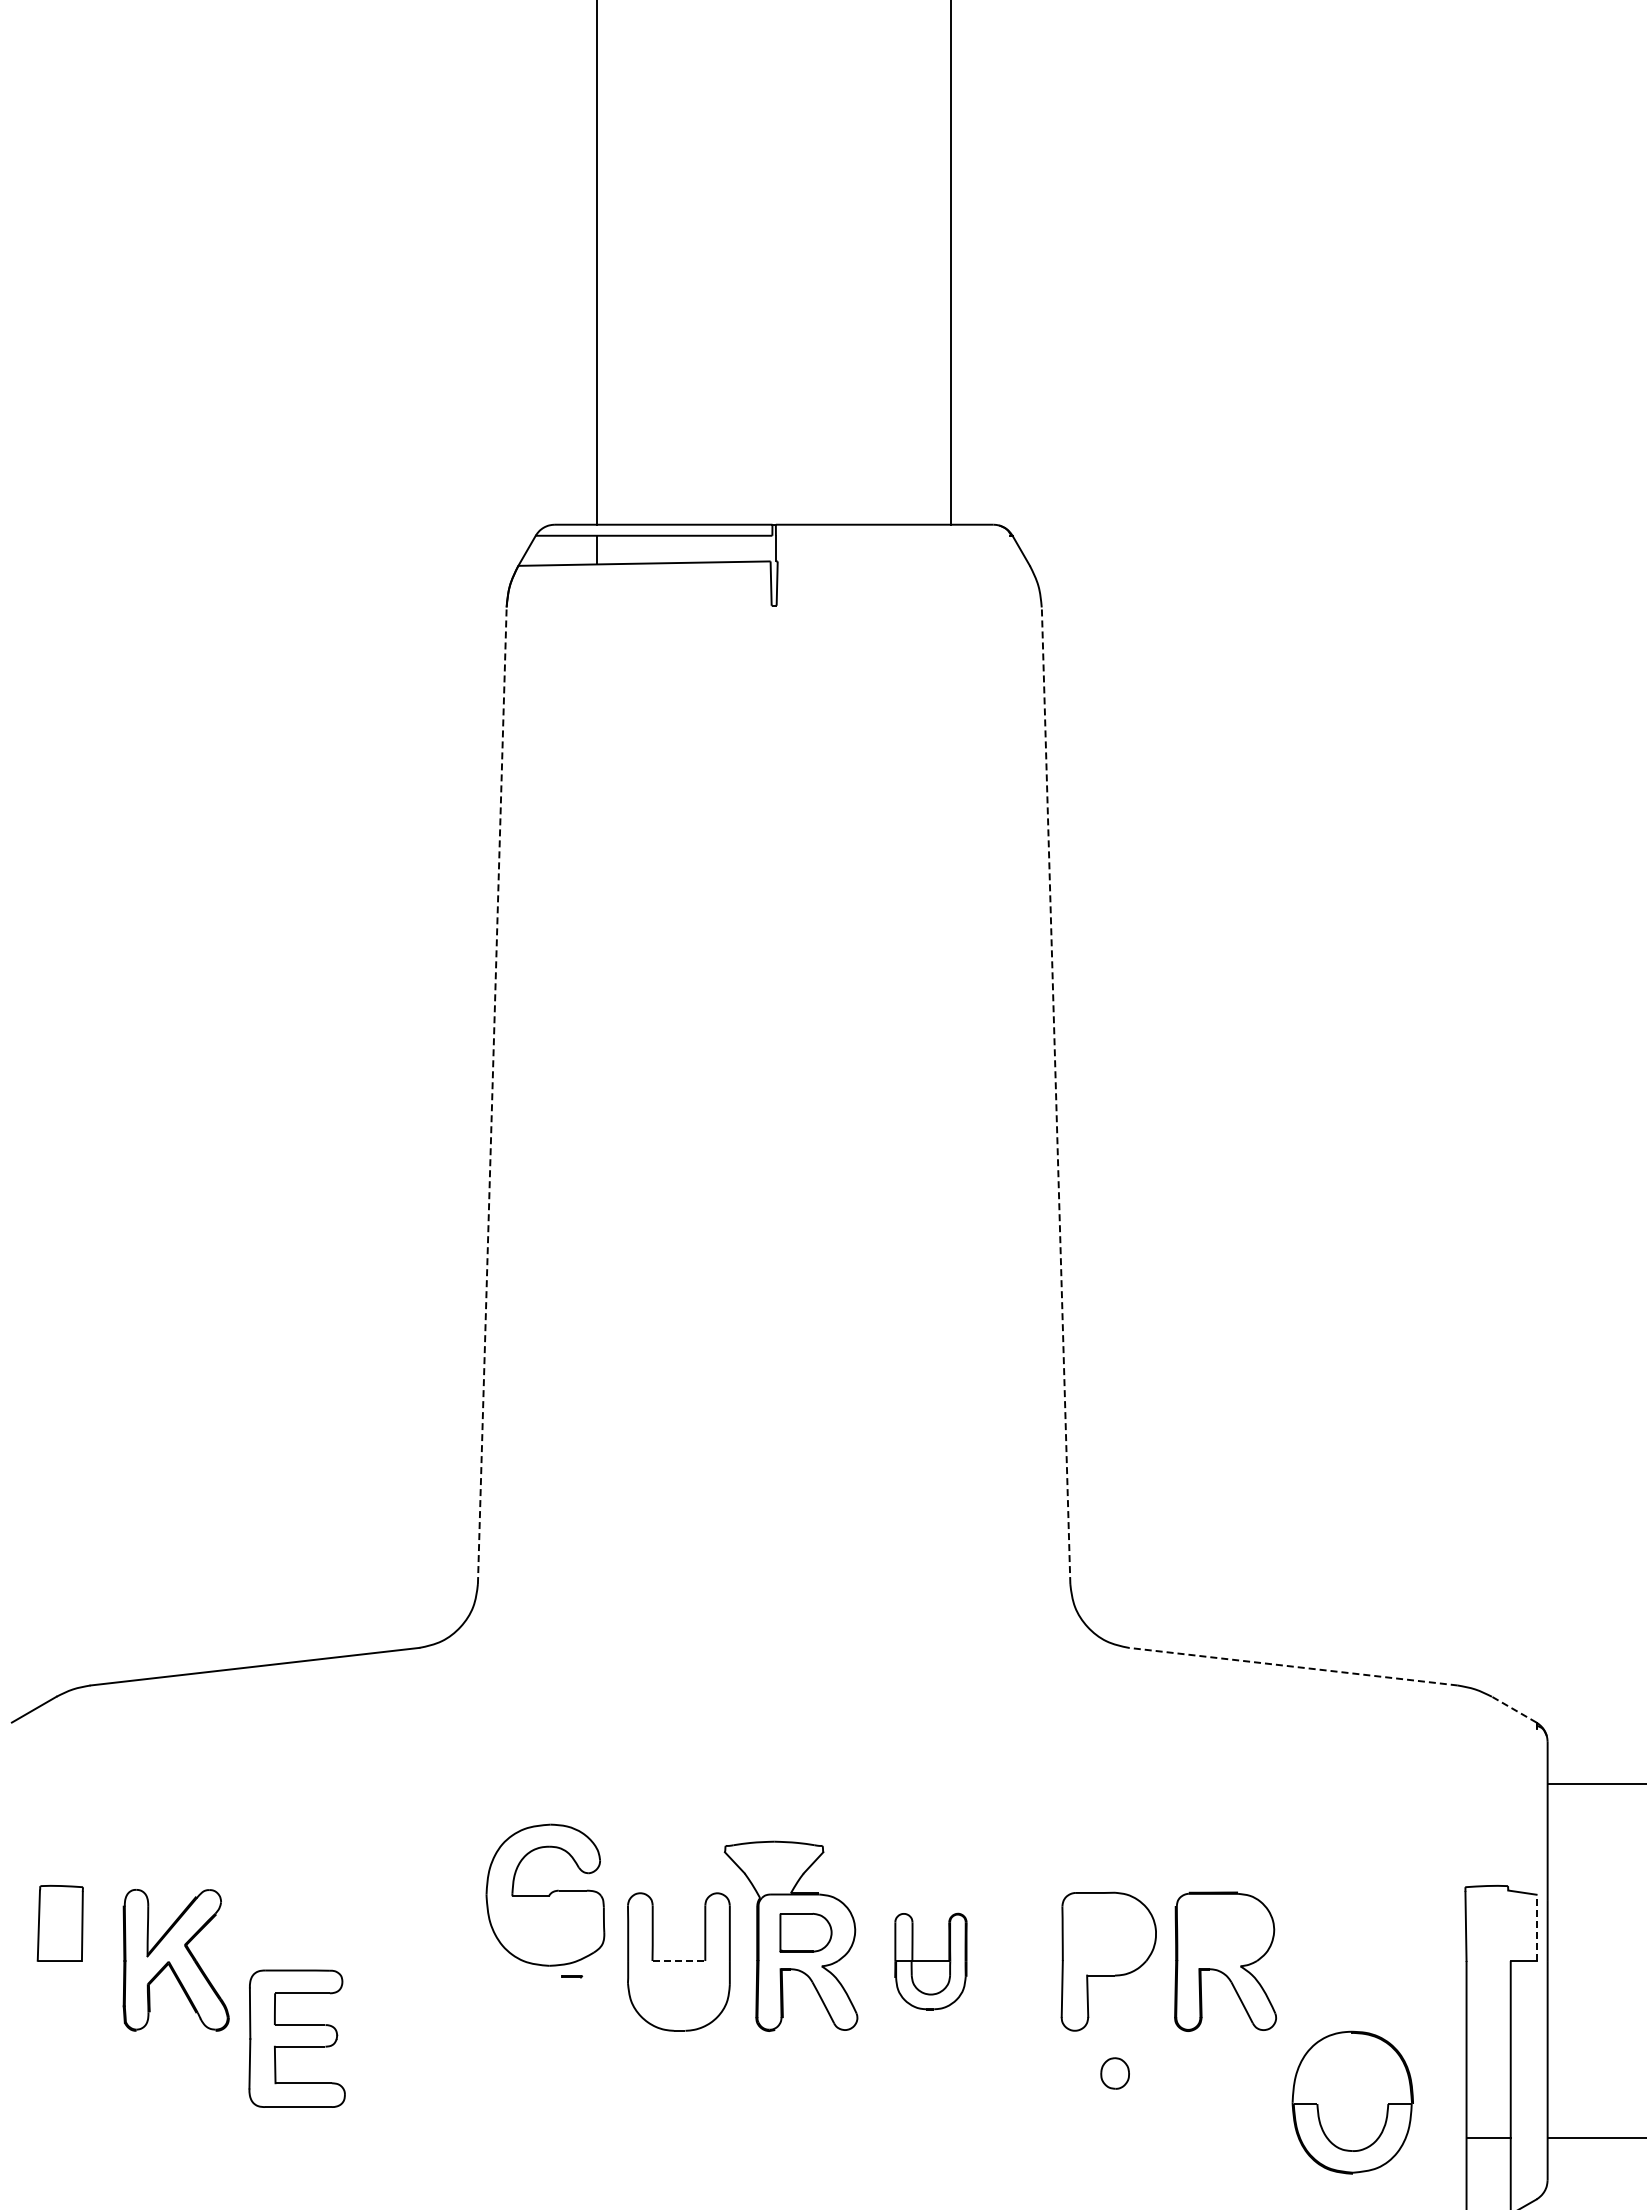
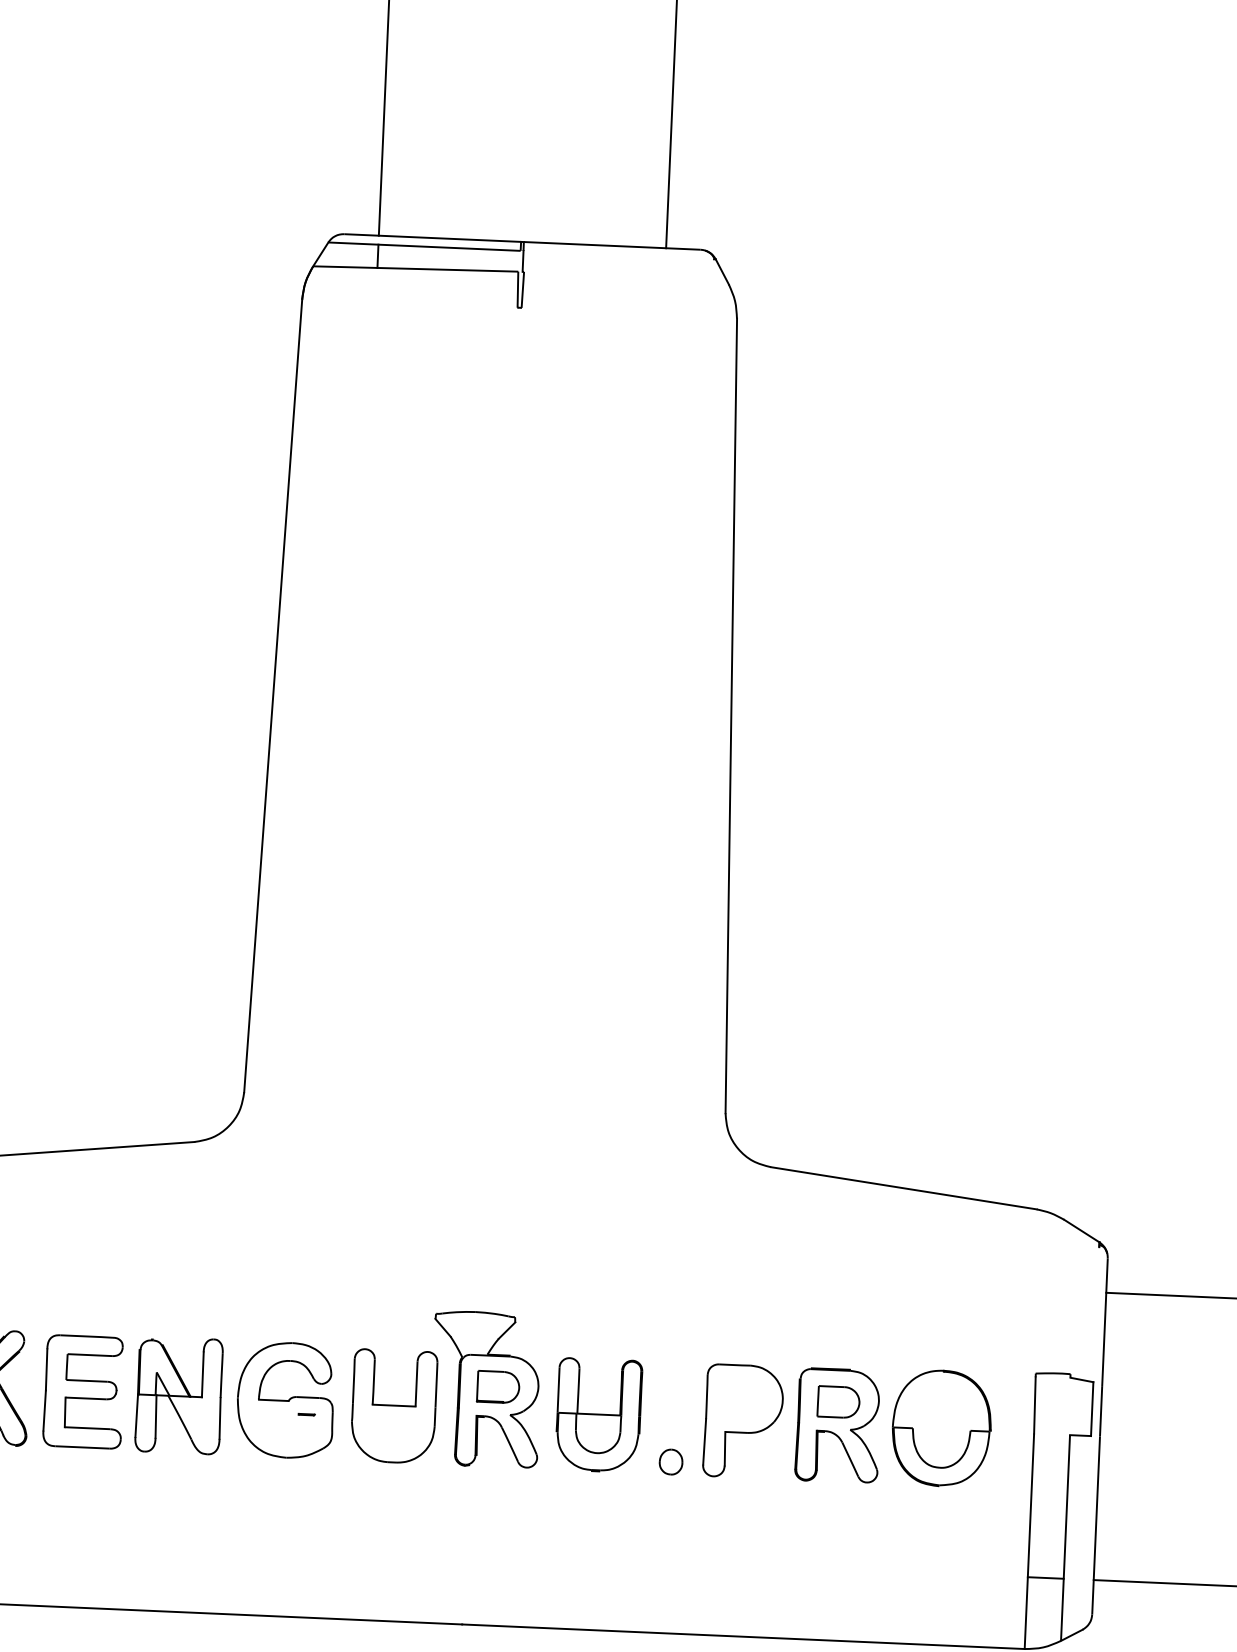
line: (492, 1095) -> (273, 695), dashed -> solid
line: (1056, 1095) -> (731, 715), dashed -> solid
line: (1292, 1666) -> (903, 1188), dashed -> solid
line: (1514, 1709) -> (1082, 1230), dashed -> solid
part: (545, 1894) -> (285, 1399), moved
line: (1536, 1927) -> (1092, 1408), dashed -> solid
part: (1224, 1932) -> (838, 1401), added
part: (414, 1959) -> (179, 1395), added
line: (679, 1961) -> (394, 1406), dashed -> solid
part: (930, 1961) -> (598, 1414), size x1.43
part: (296, 2038) -> (83, 1391), moved
part: (1114, 2073) -> (670, 1462), moved
part: (1352, 2102) -> (941, 1428), moved

